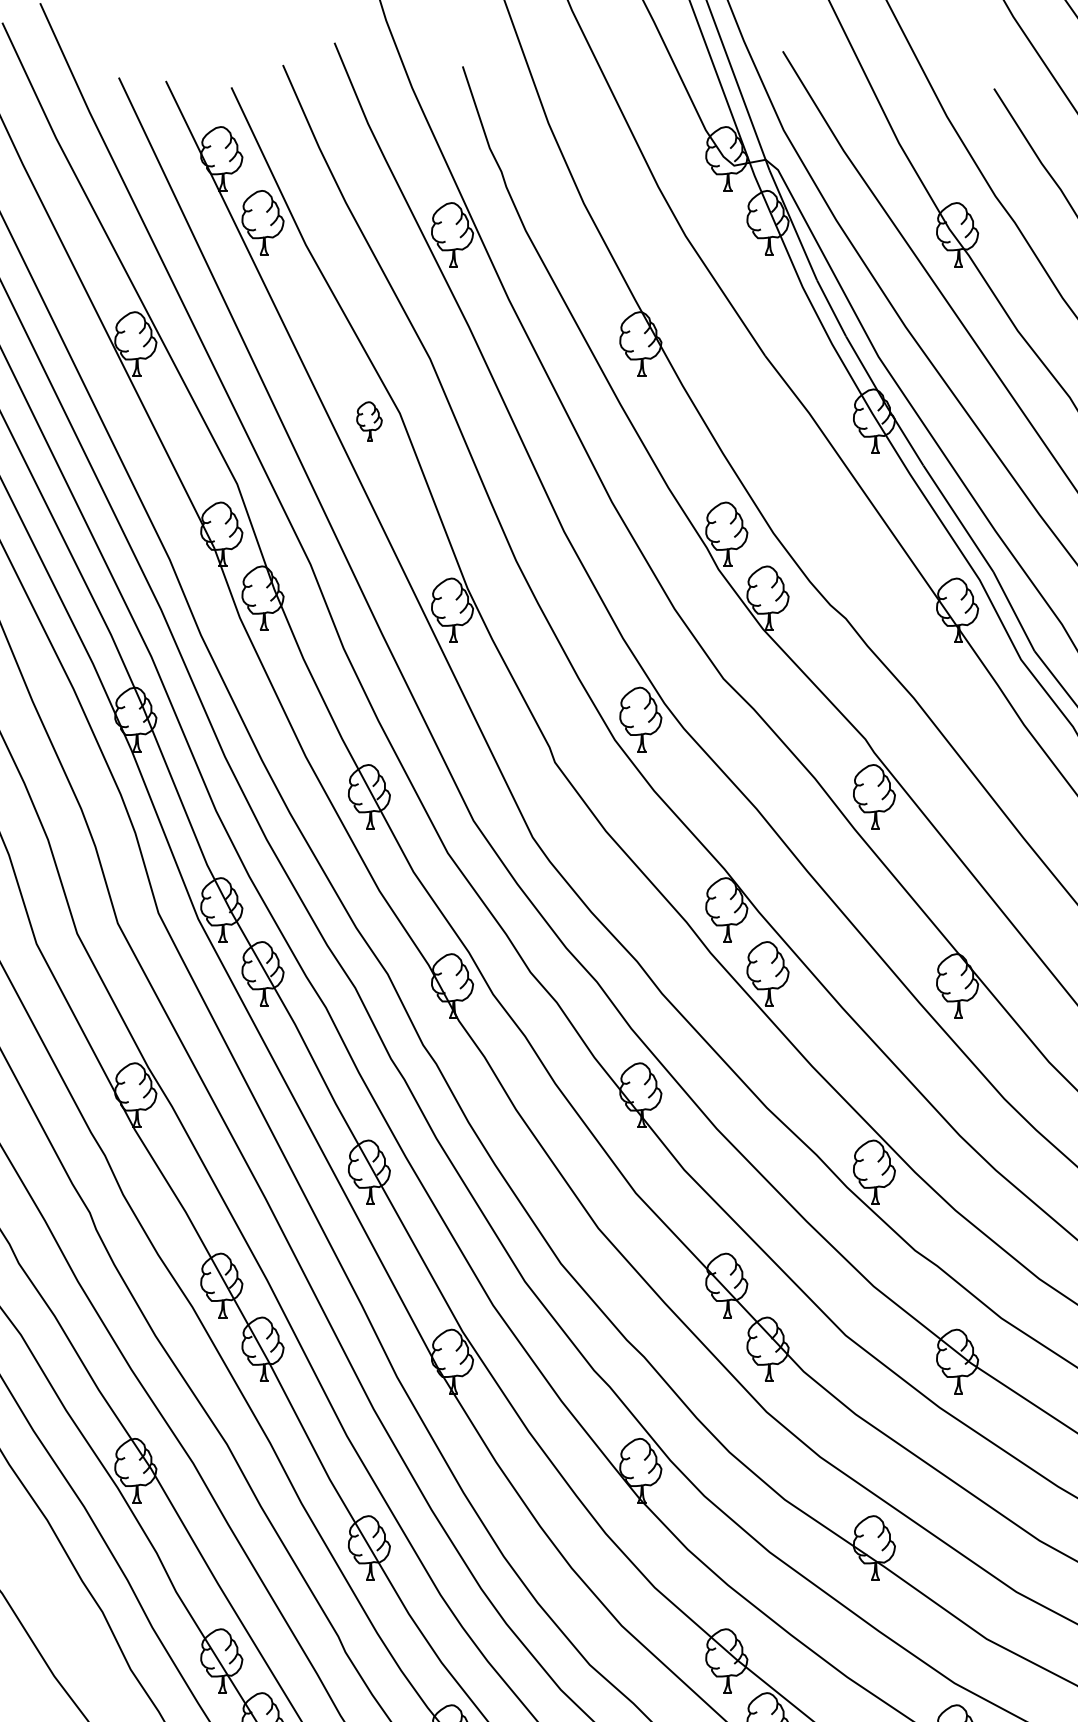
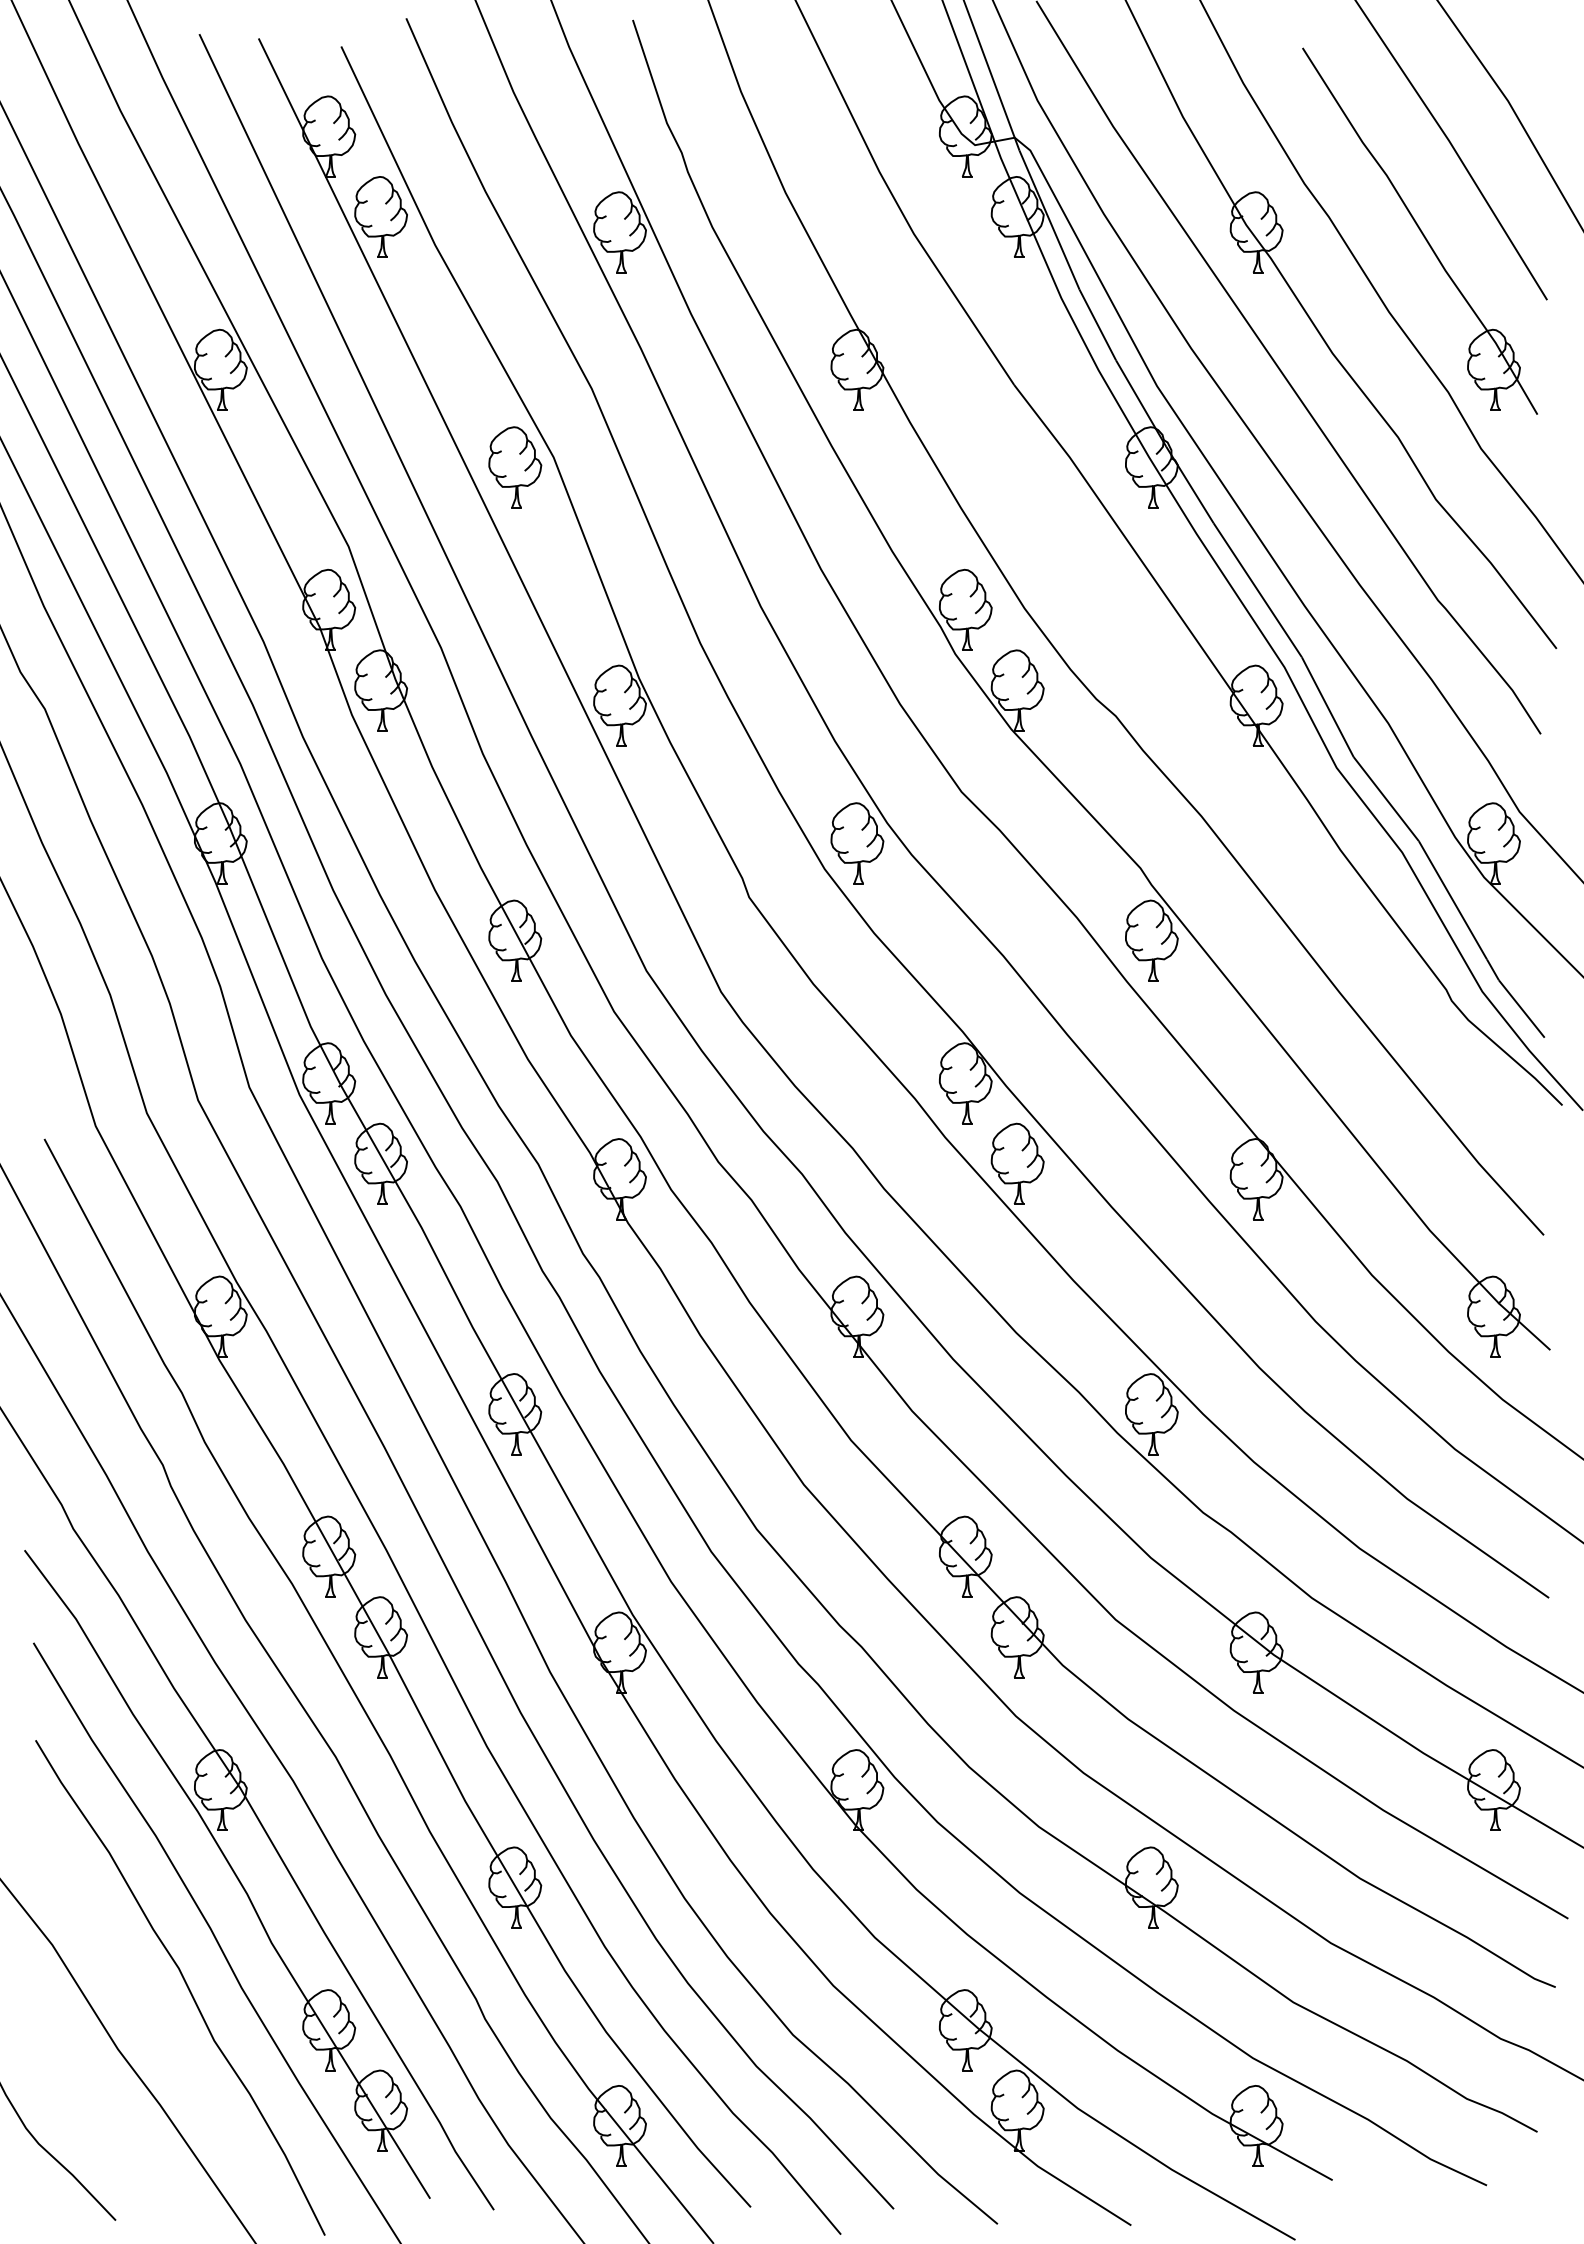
part: (369, 421) -> (515, 467), size x1.67

